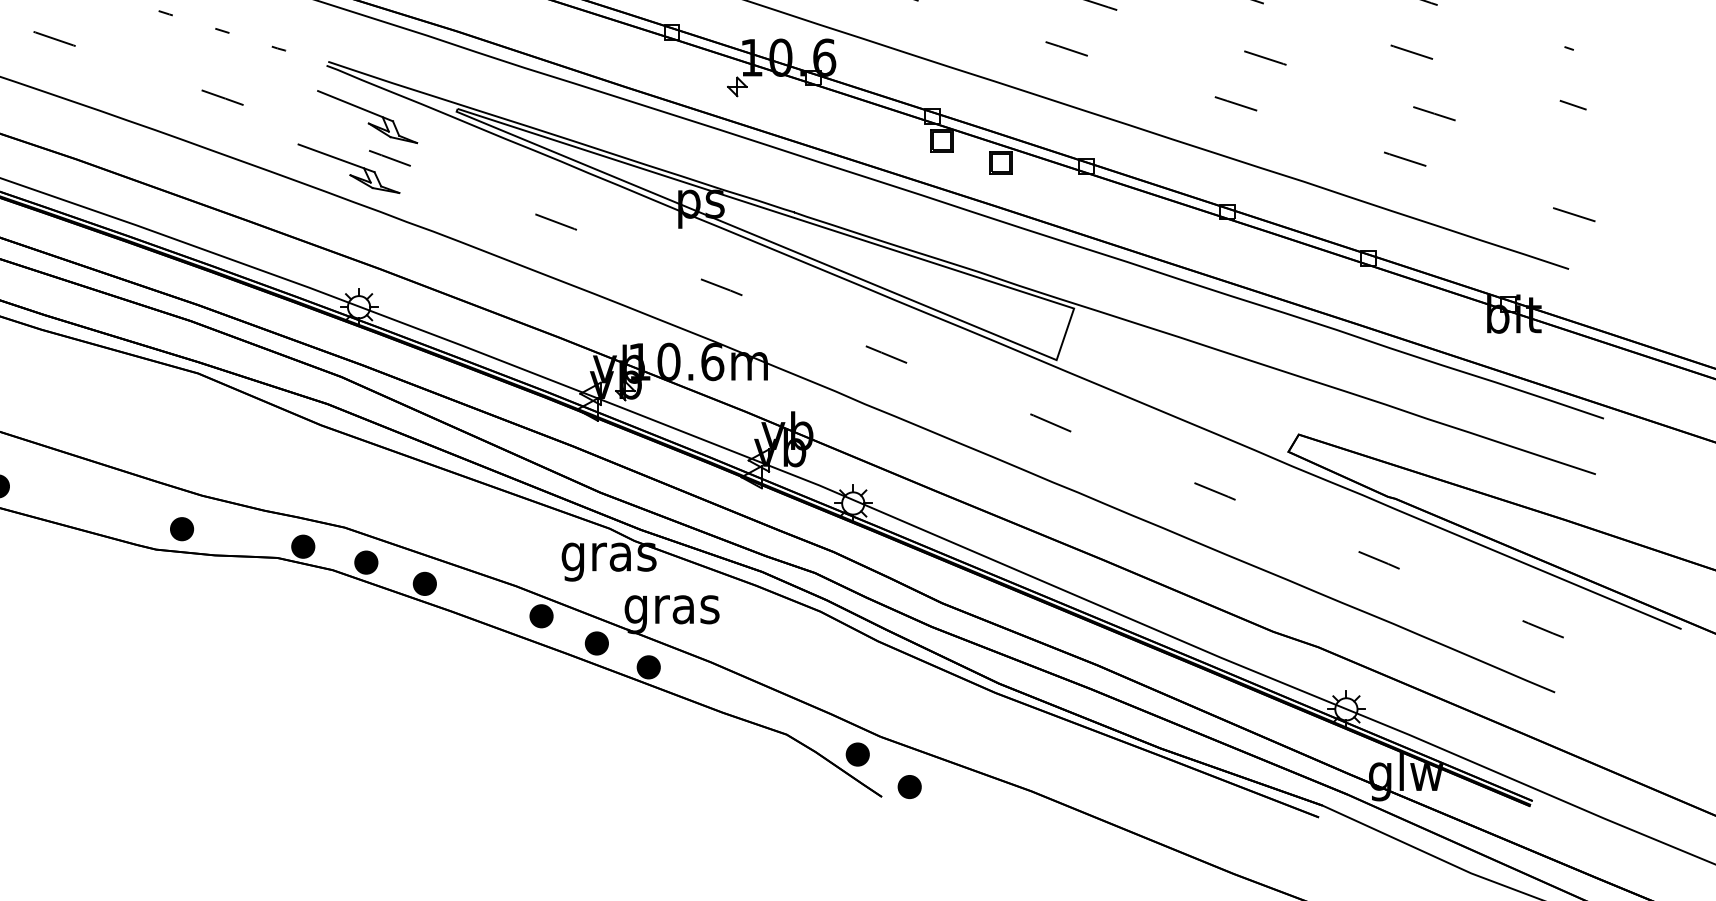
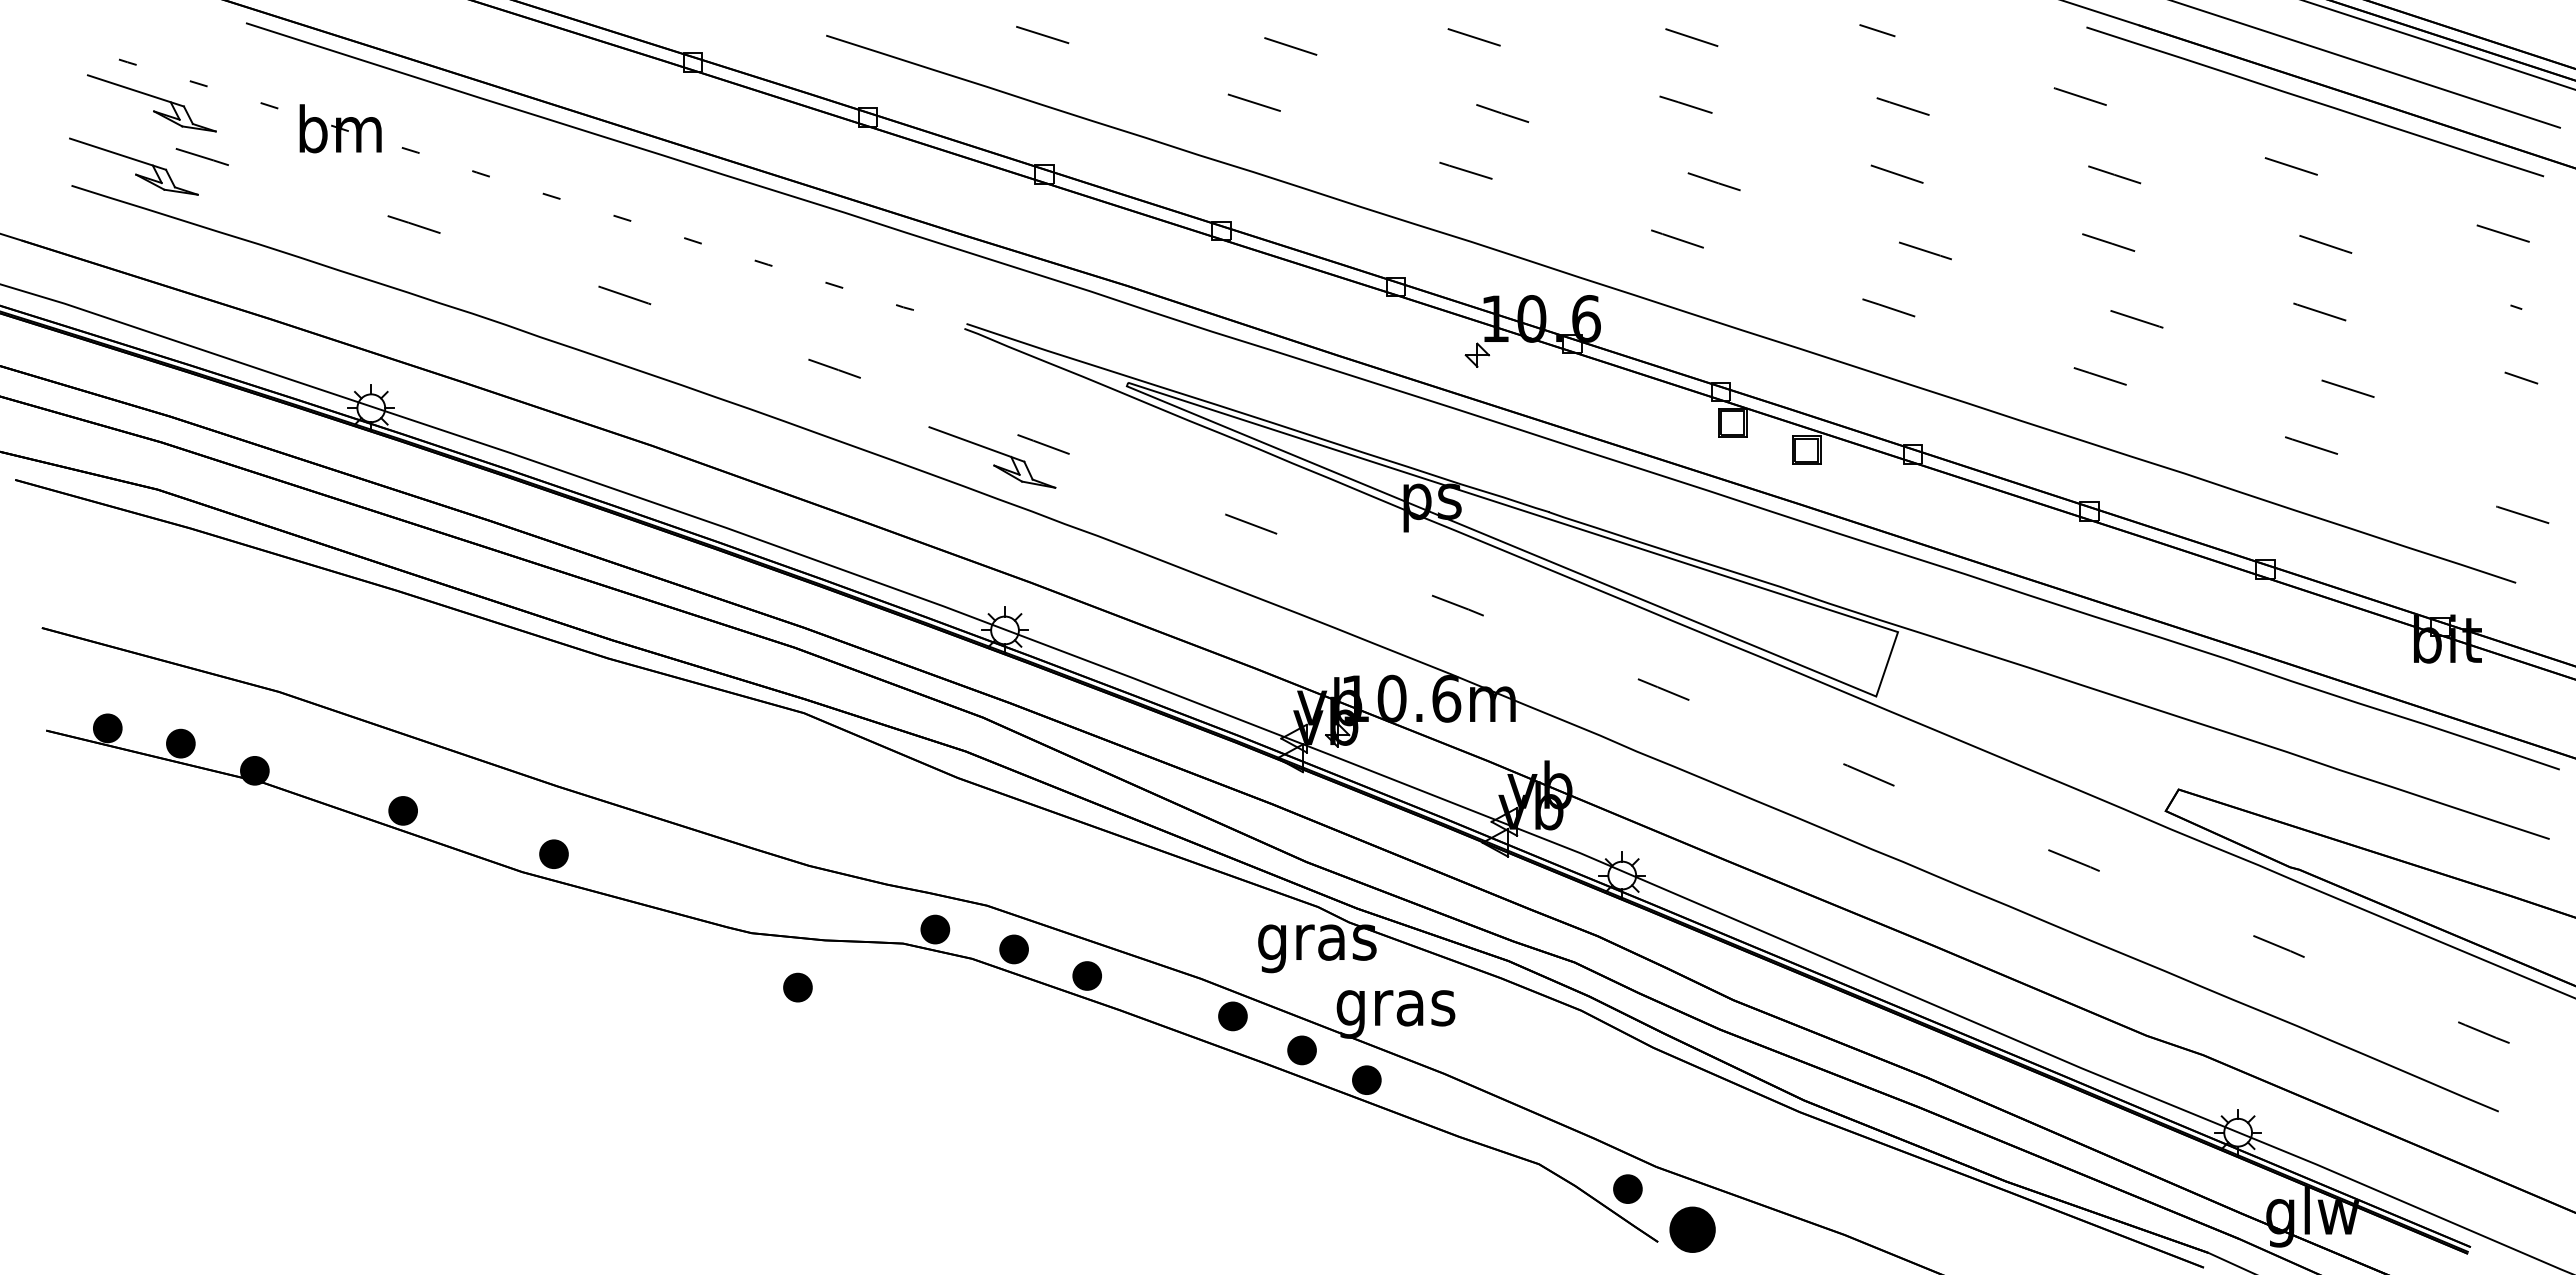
part: (367, 116) -> (1015, 392), removed
part: (181, 529) -> (797, 987), moved
part: (909, 786) -> (1692, 1229), size x1.6

